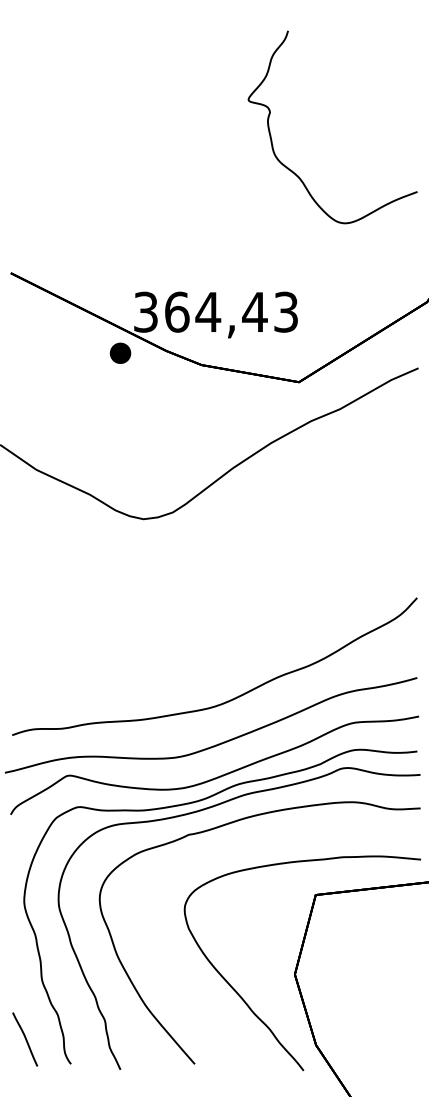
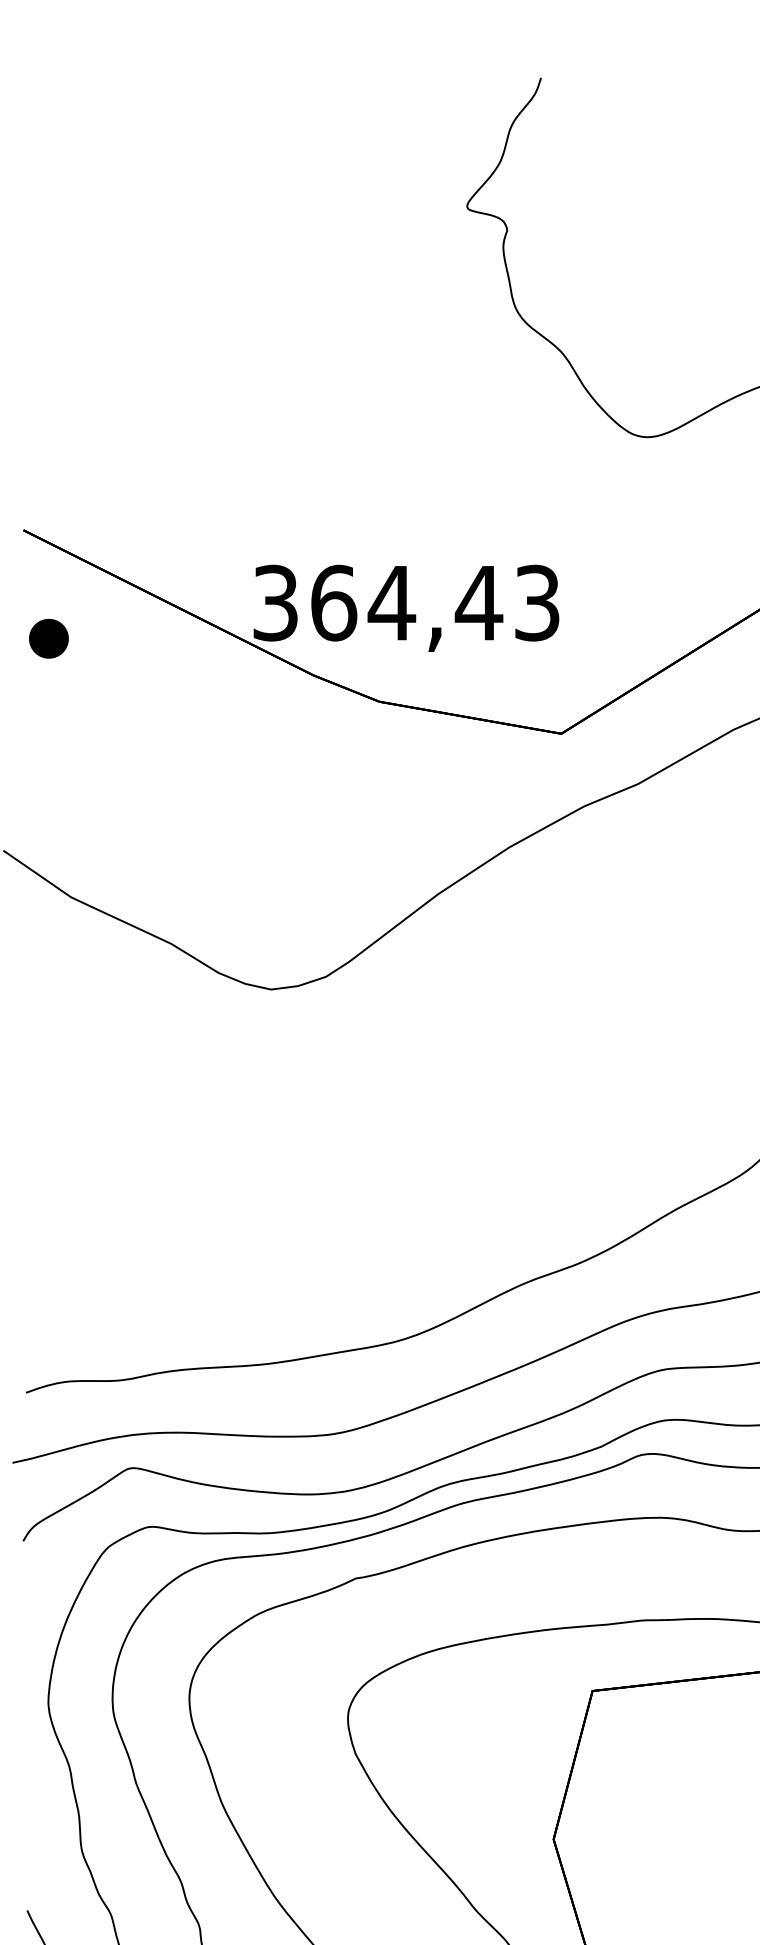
part: (120, 352) -> (48, 637), moved

